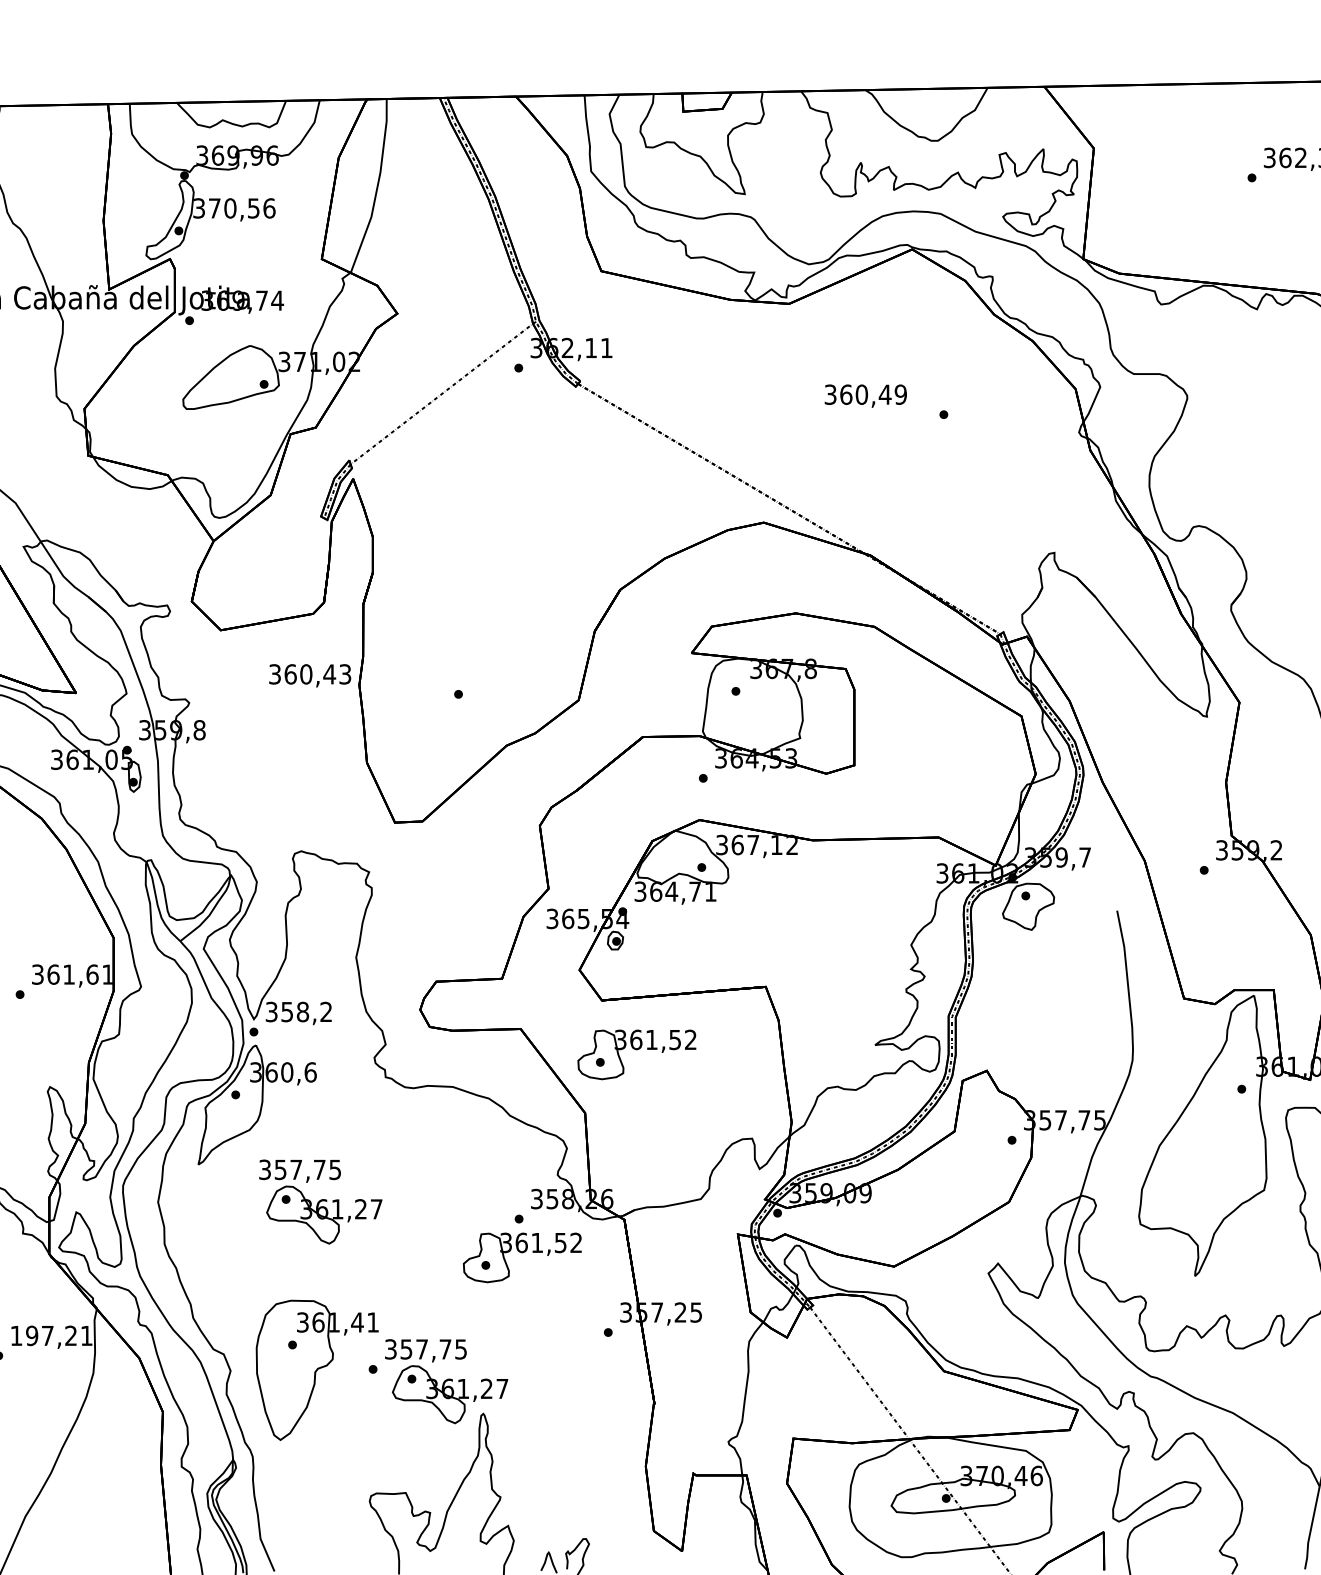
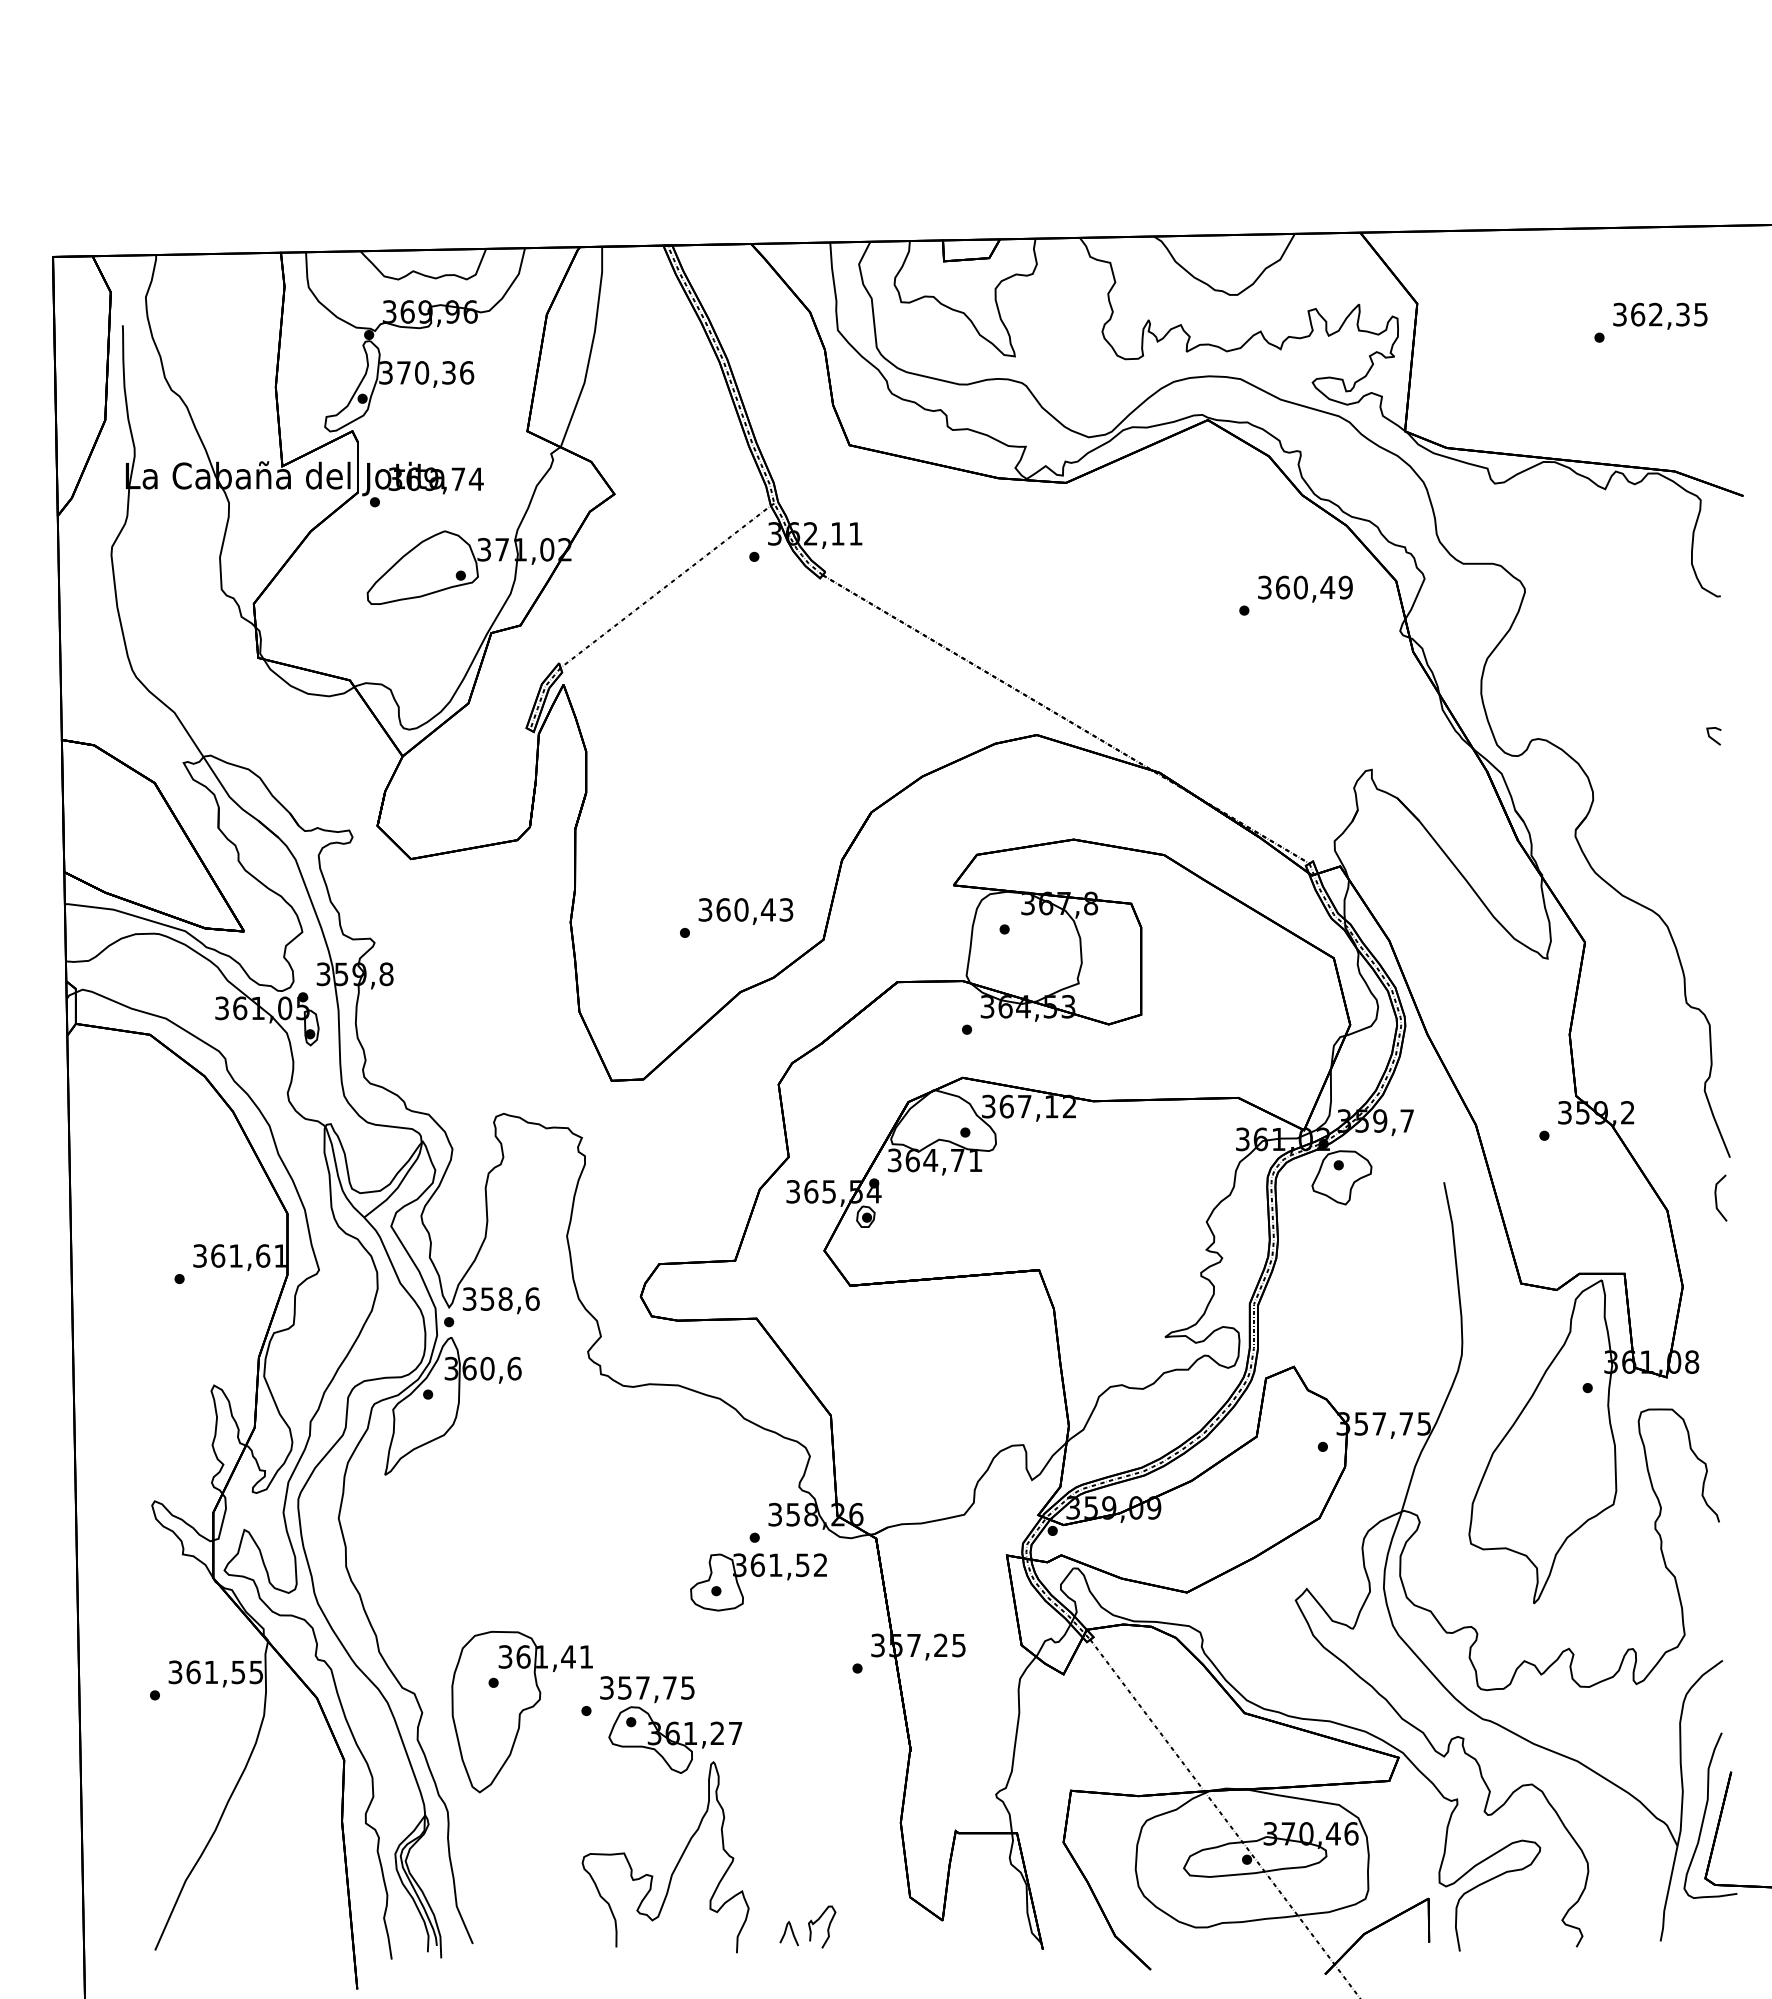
text: (253, 208) -> (448, 372), 370,56 -> 370,36
text: (865, 395) -> (1305, 588), moved
text: (309, 675) -> (745, 911), moved
text: (326, 1011) -> (532, 1298), 358,2 -> 358,6
part: (636, 1054) -> (890, 1348), removed
part: (321, 1201) -> (526, 1517), removed
text: (51, 1335) -> (215, 1672), 197,21 -> 361,55

